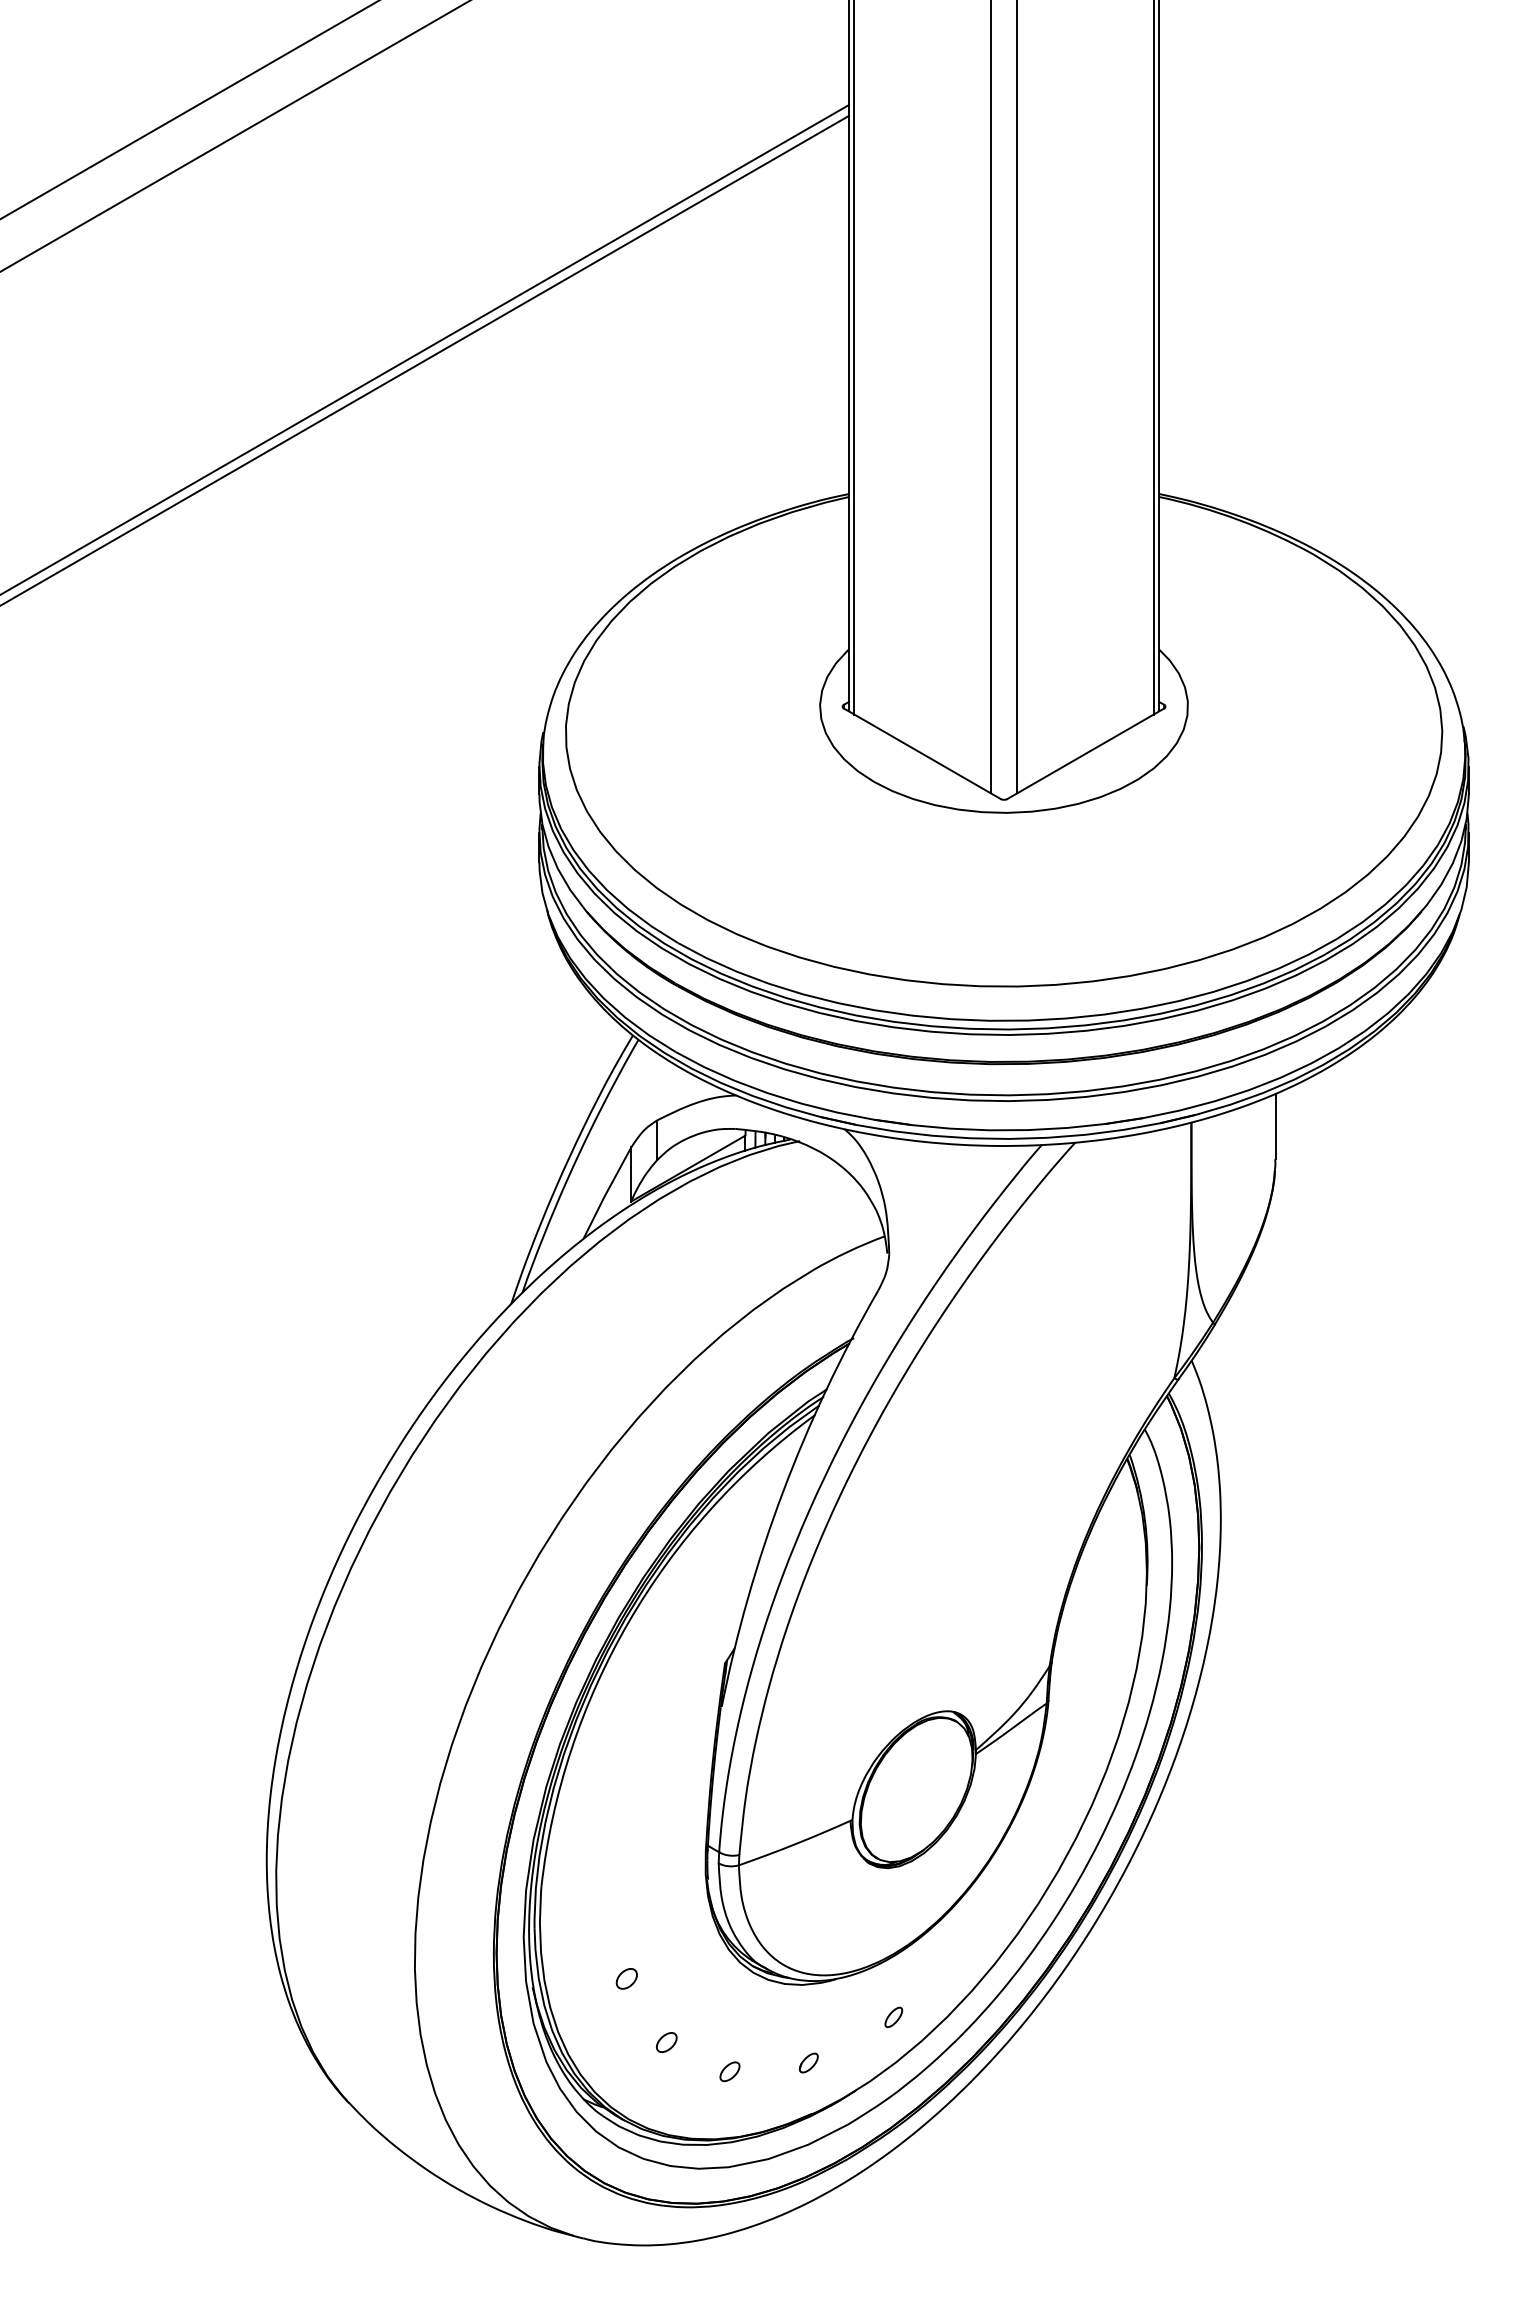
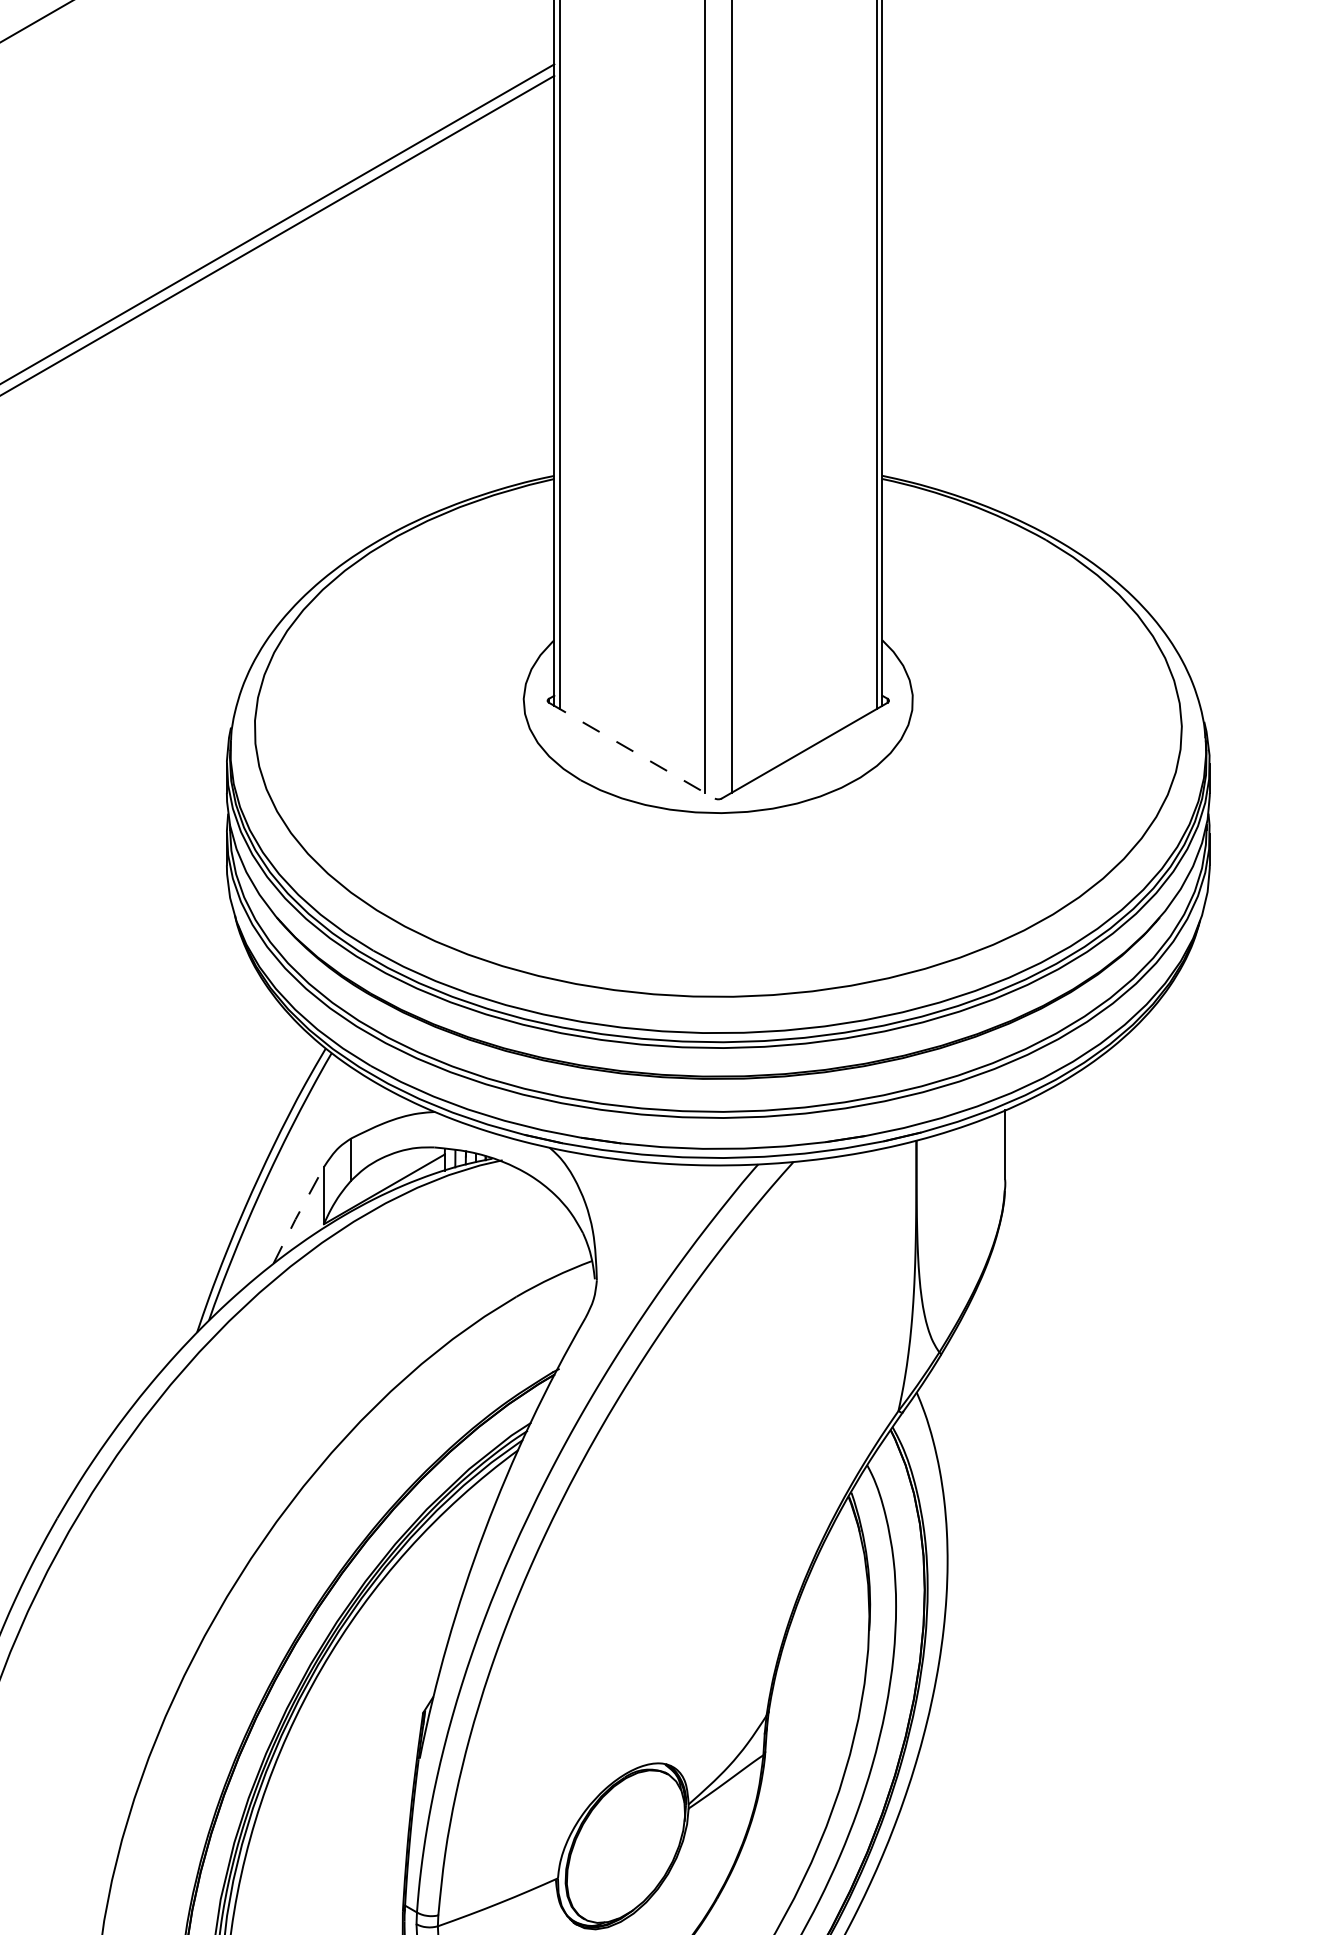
line: (922, 753) -> (632, 750), solid -> dashed
line: (606, 1192) -> (297, 1214), solid -> dashed

